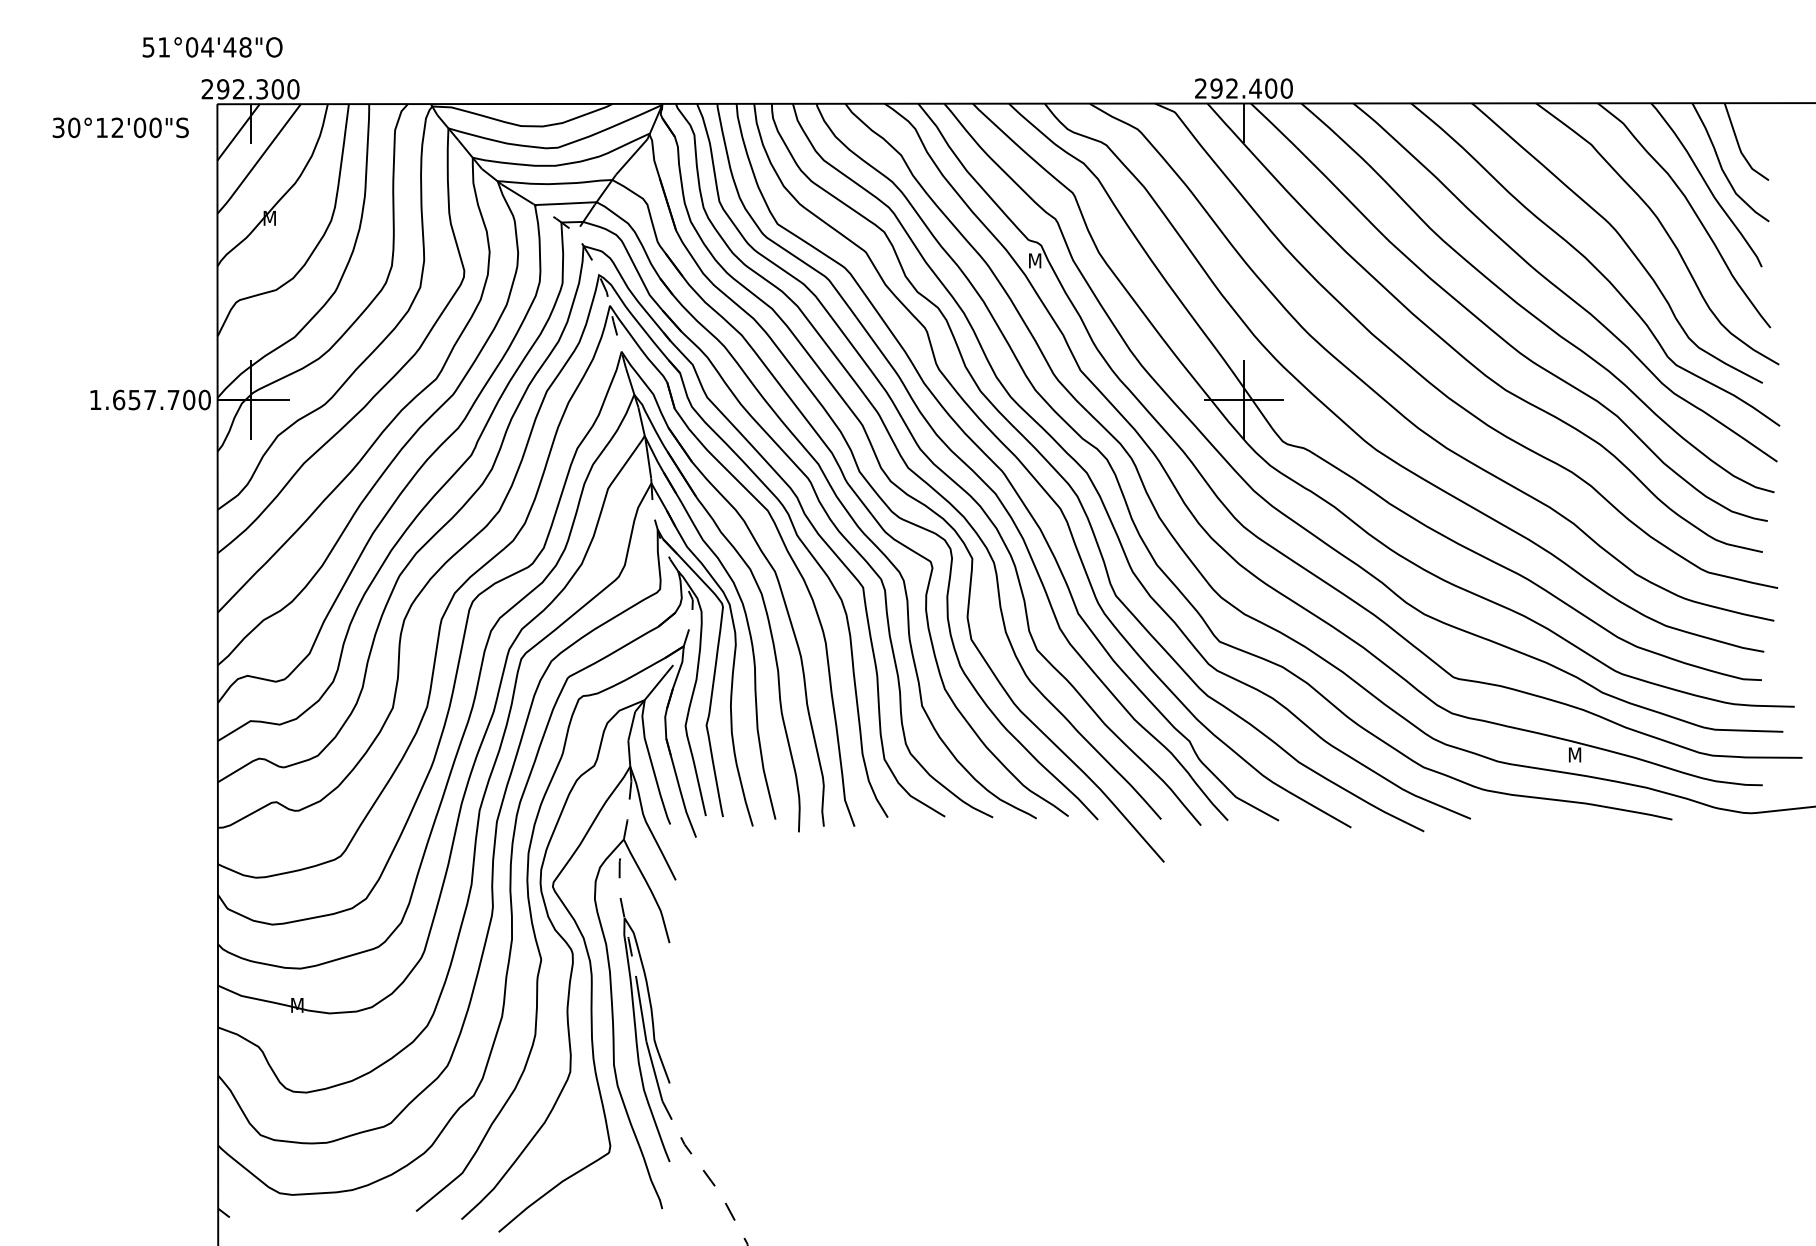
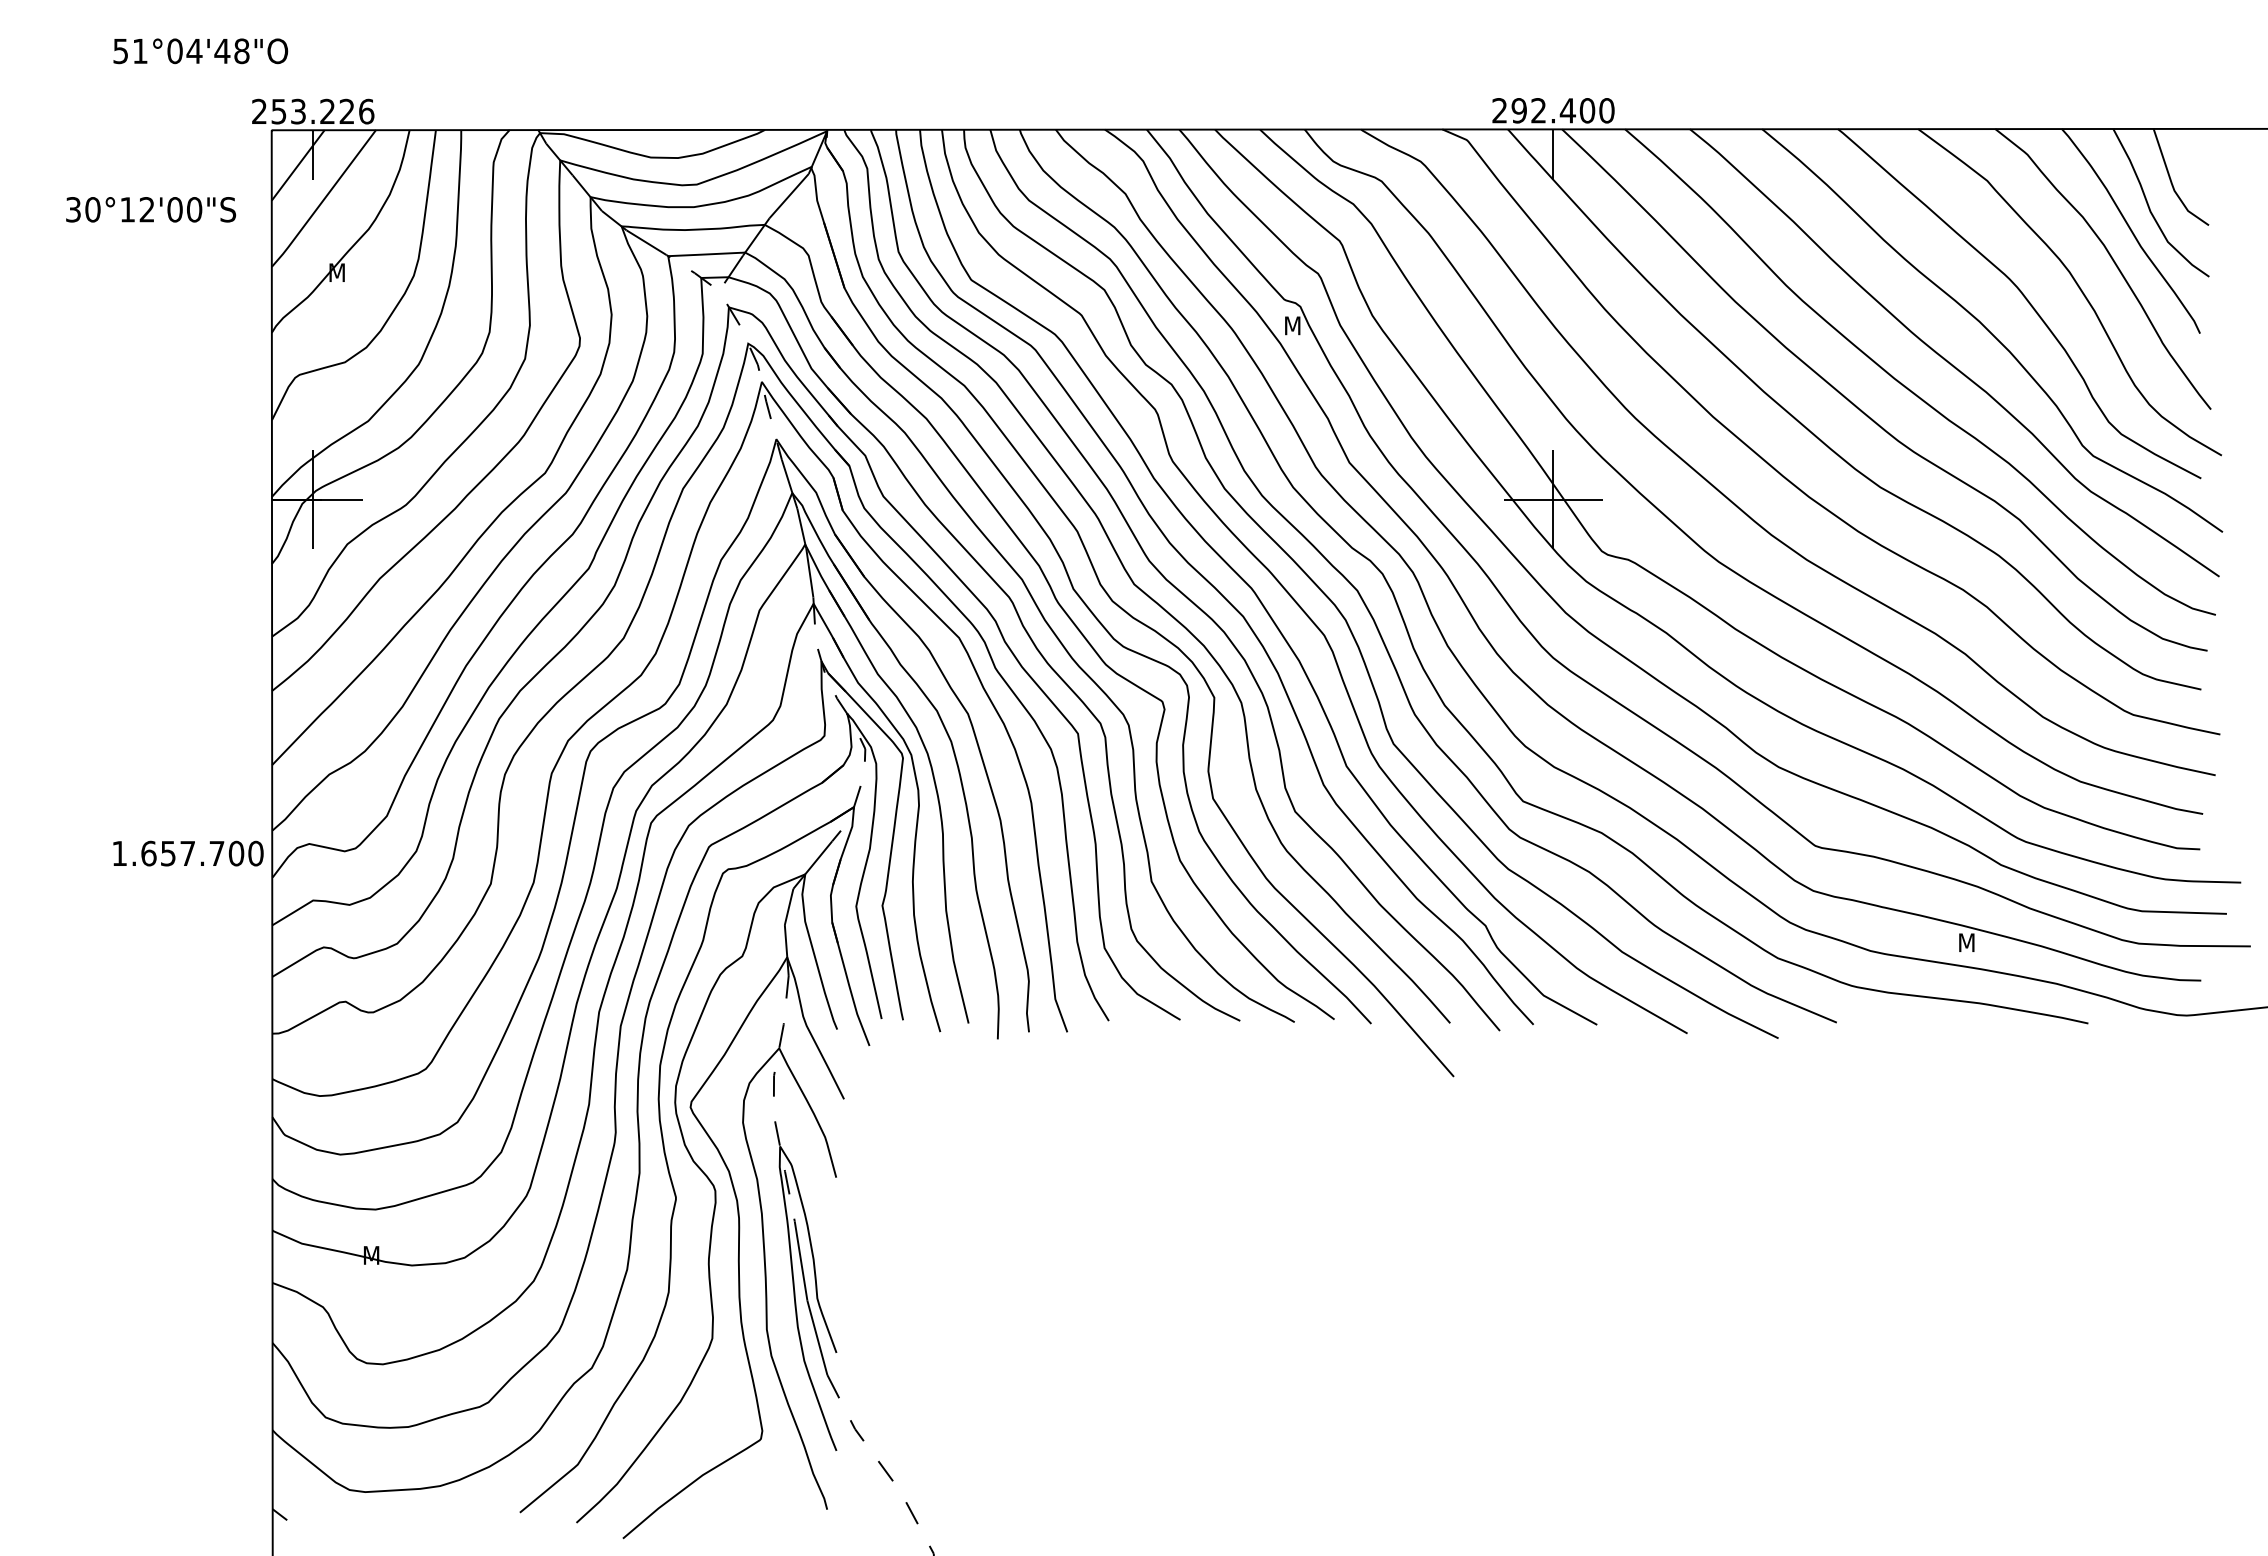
text: (212, 47) -> (200, 51), moved
text: (258, 89) -> (322, 111), 292.300 -> 253.226
text: (121, 127) -> (151, 209), moved
text: (150, 399) -> (188, 853), moved

